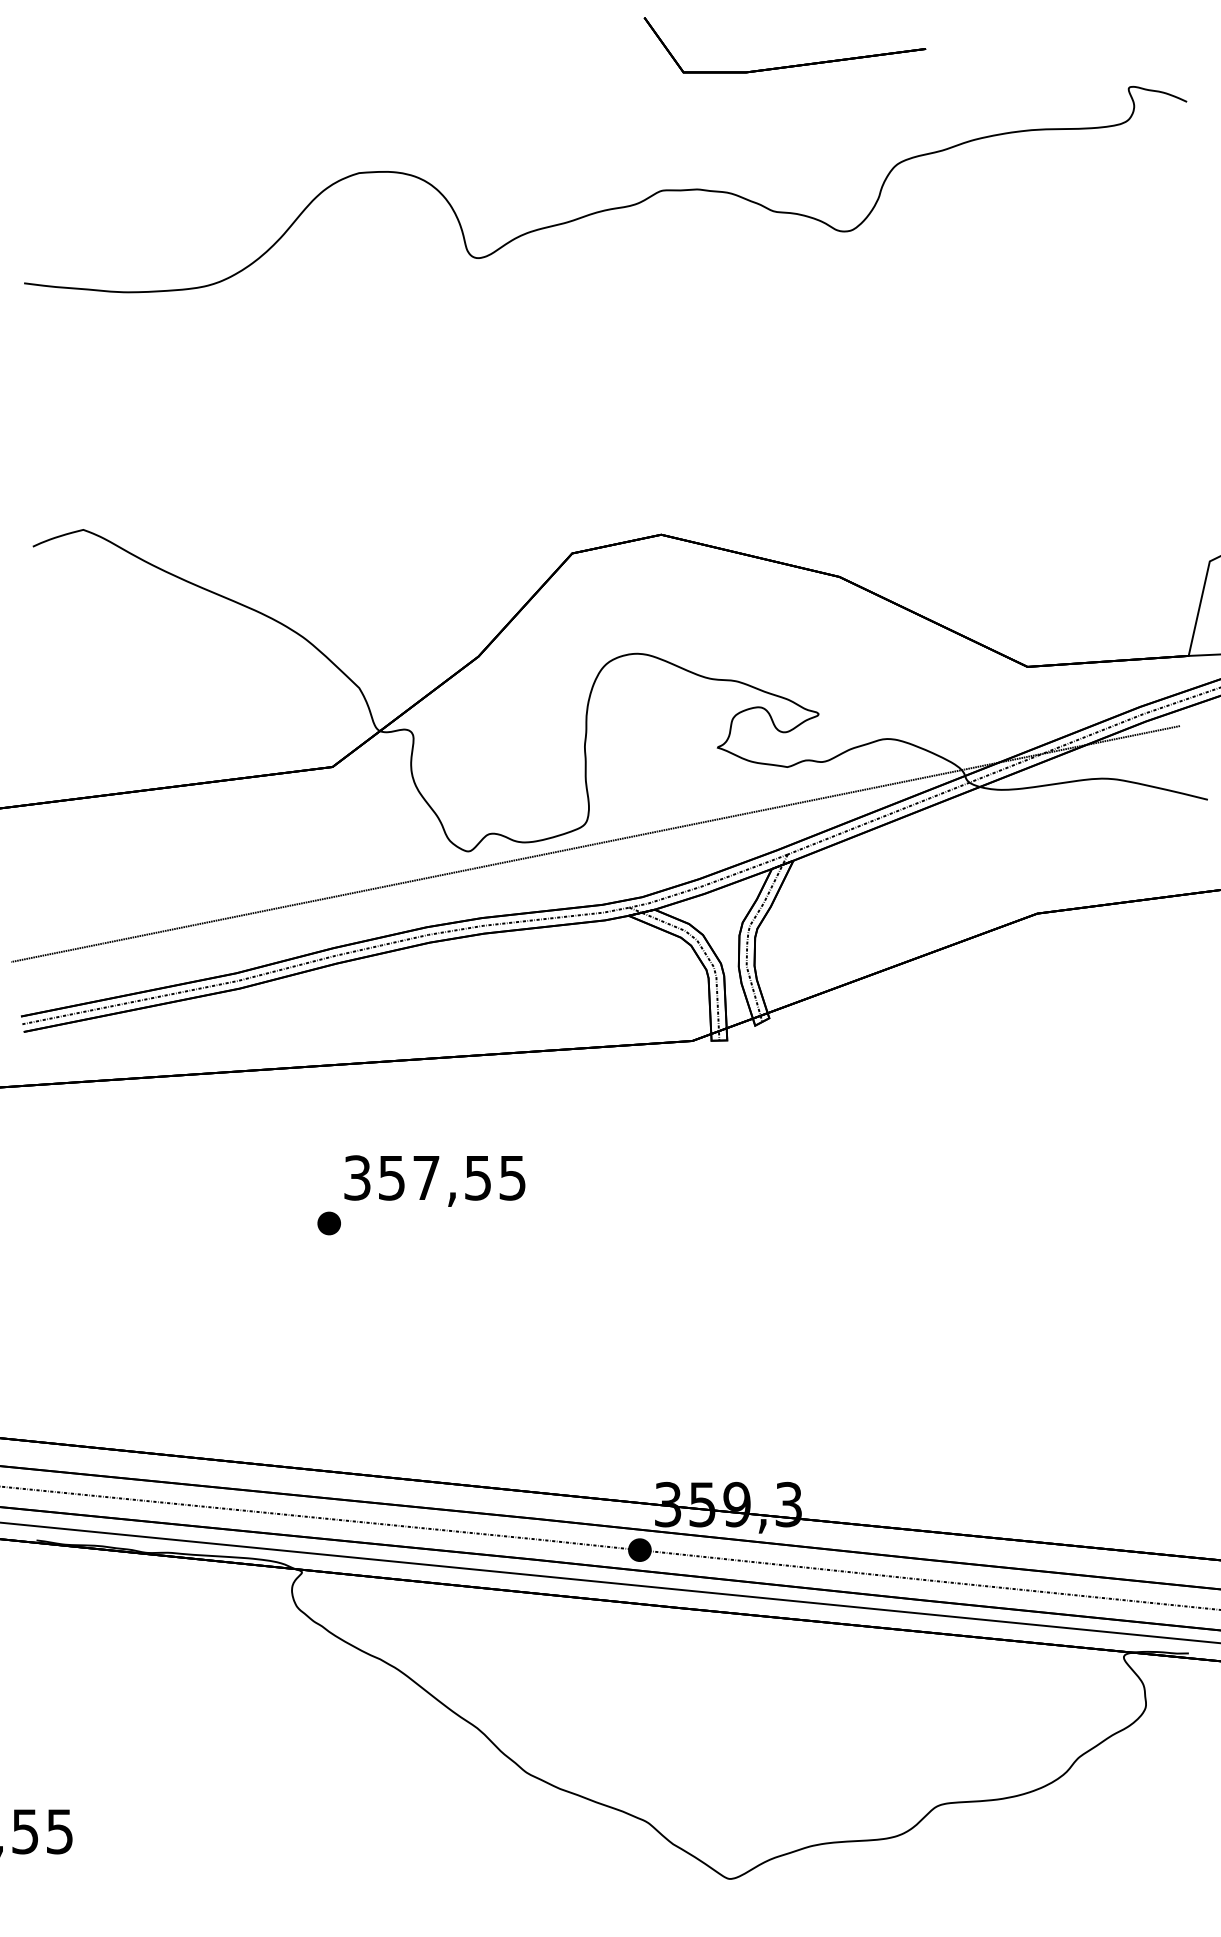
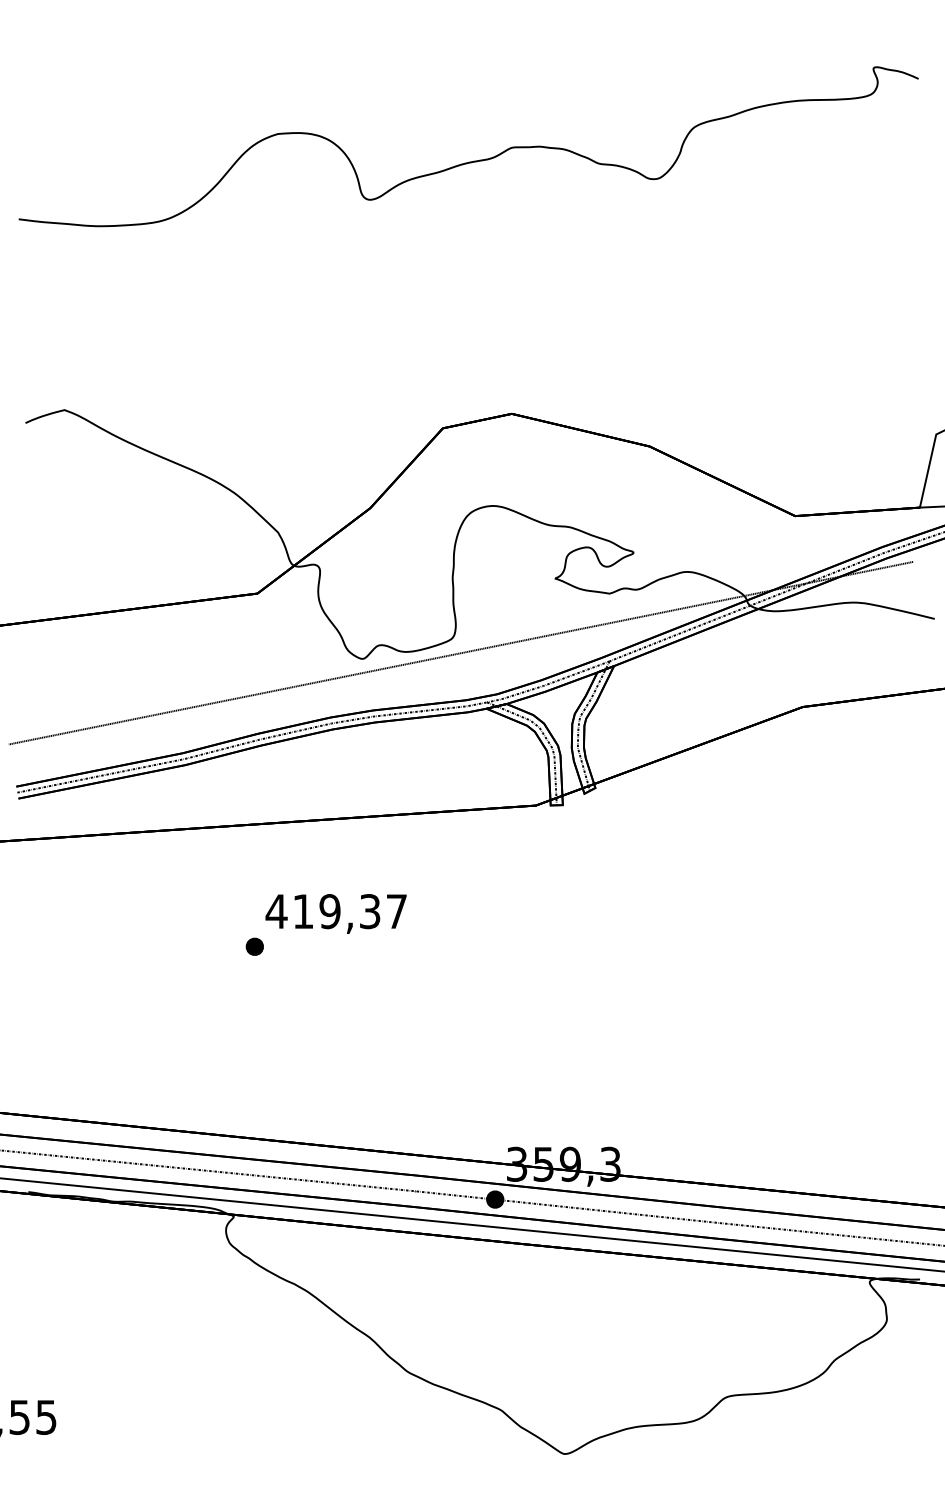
part: (787, 65) -> (609, 50), removed
text: (433, 1177) -> (335, 911), 357,55 -> 419,37

